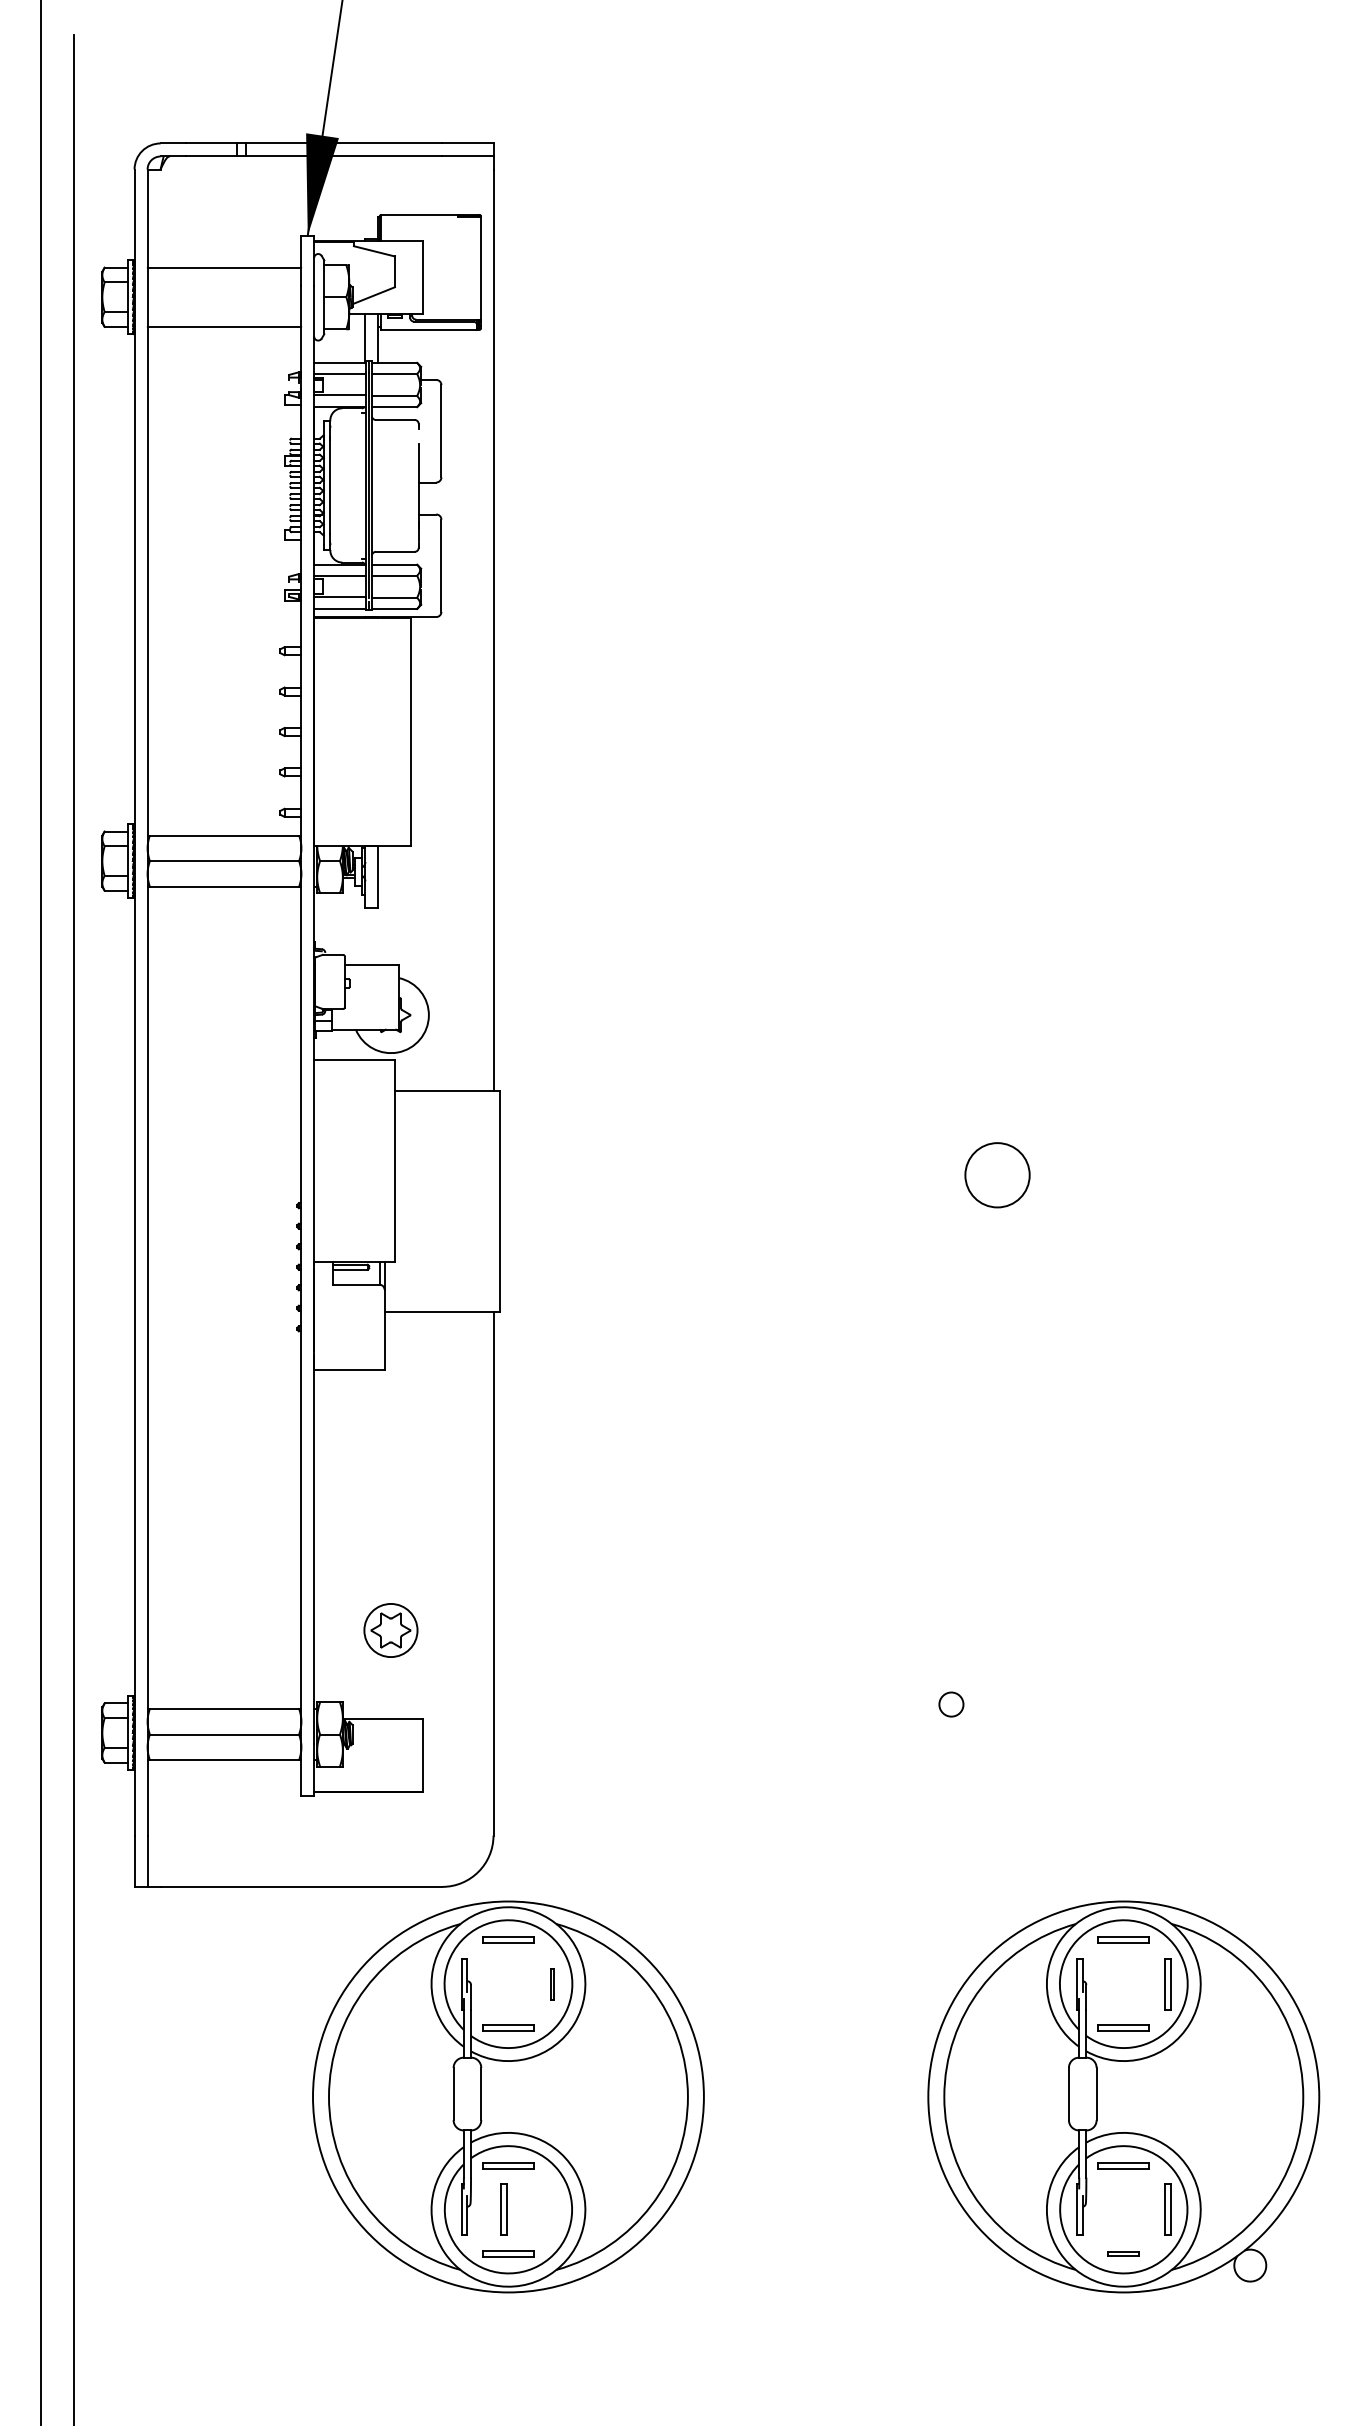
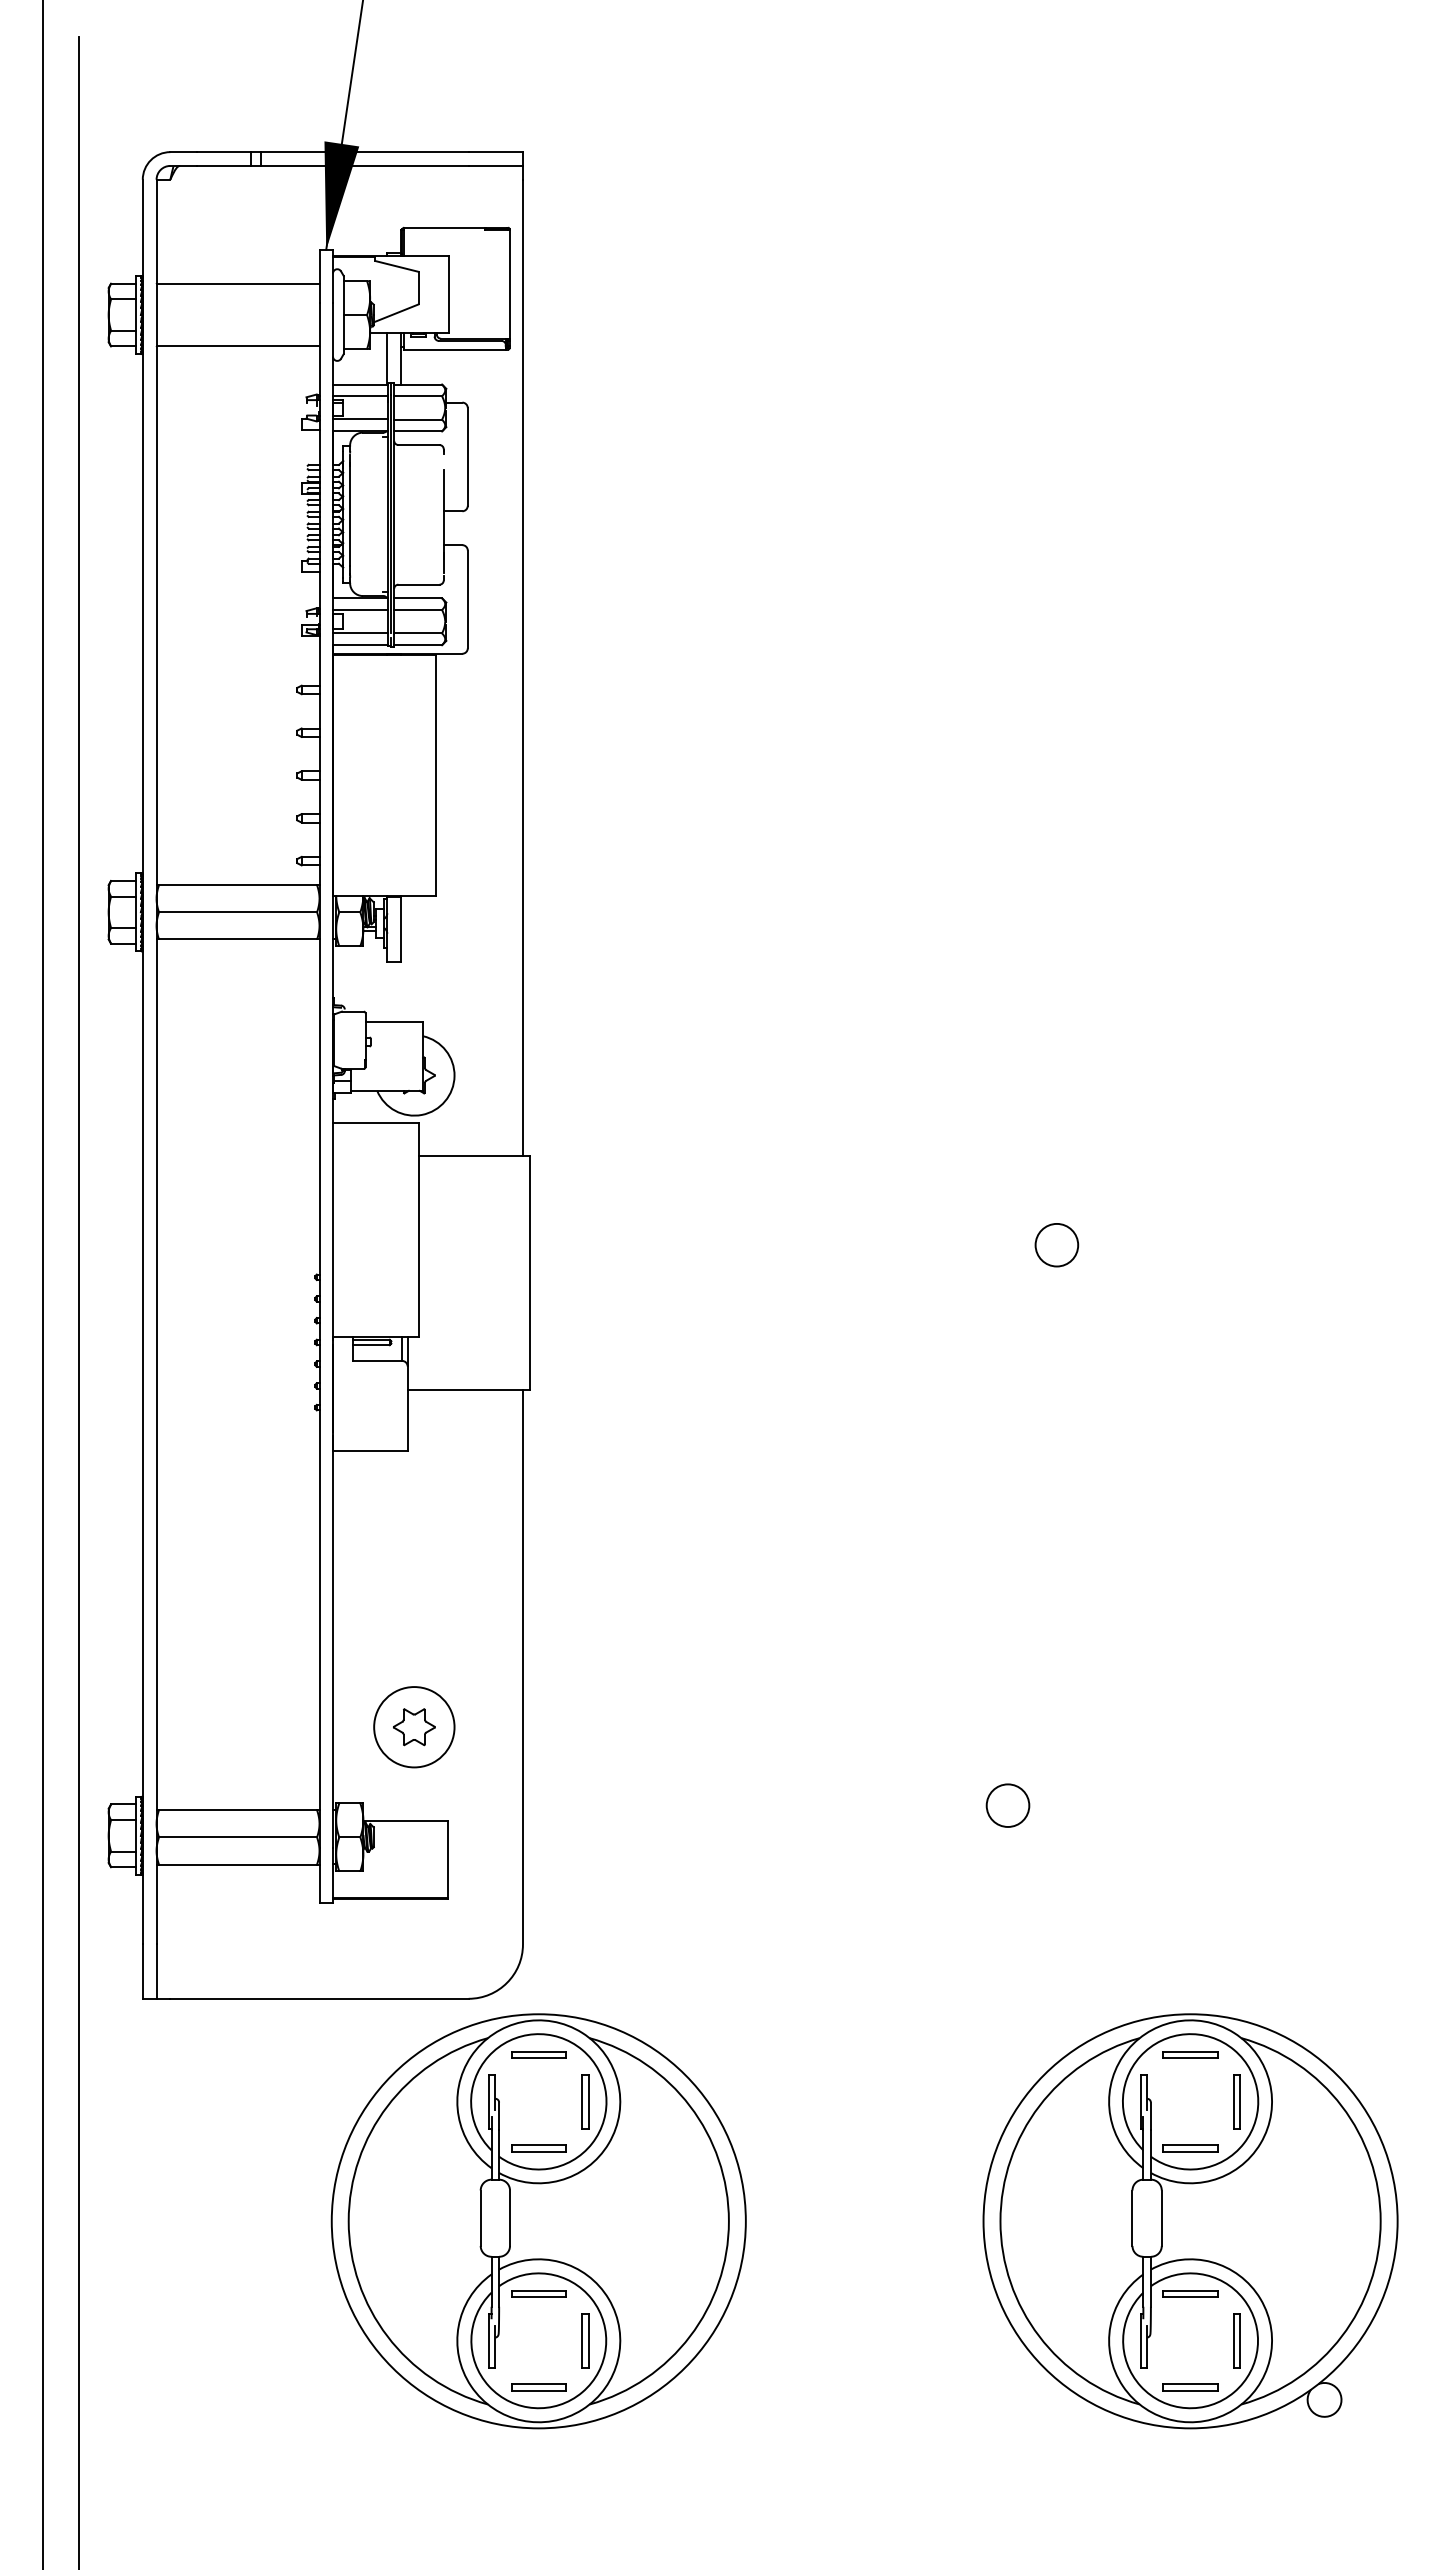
circle: (997, 1175) -> (1056, 1245), size x0.62
circle: (391, 1630) -> (414, 1727), size x1.43
circle: (950, 1704) -> (1007, 1805), size x1.67
part: (552, 1983) -> (585, 2101), size x1.67
part: (504, 2209) -> (585, 2340), moved
part: (1123, 2253) -> (1190, 2387), size x1.67

